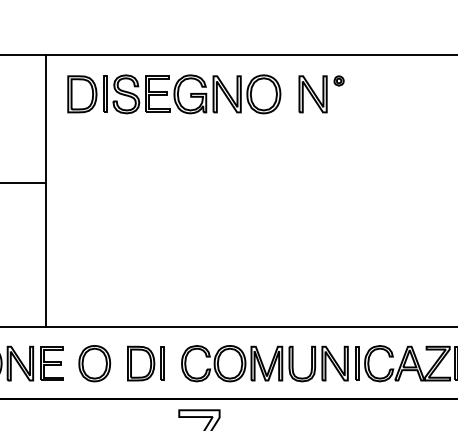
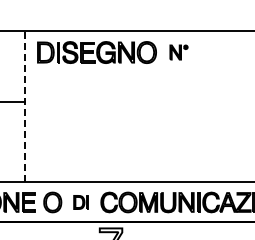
part: (320, 94) -> (178, 52), size x0.7
line: (45, 191) -> (25, 106), solid -> dashed
part: (144, 363) -> (80, 202), size x0.7

